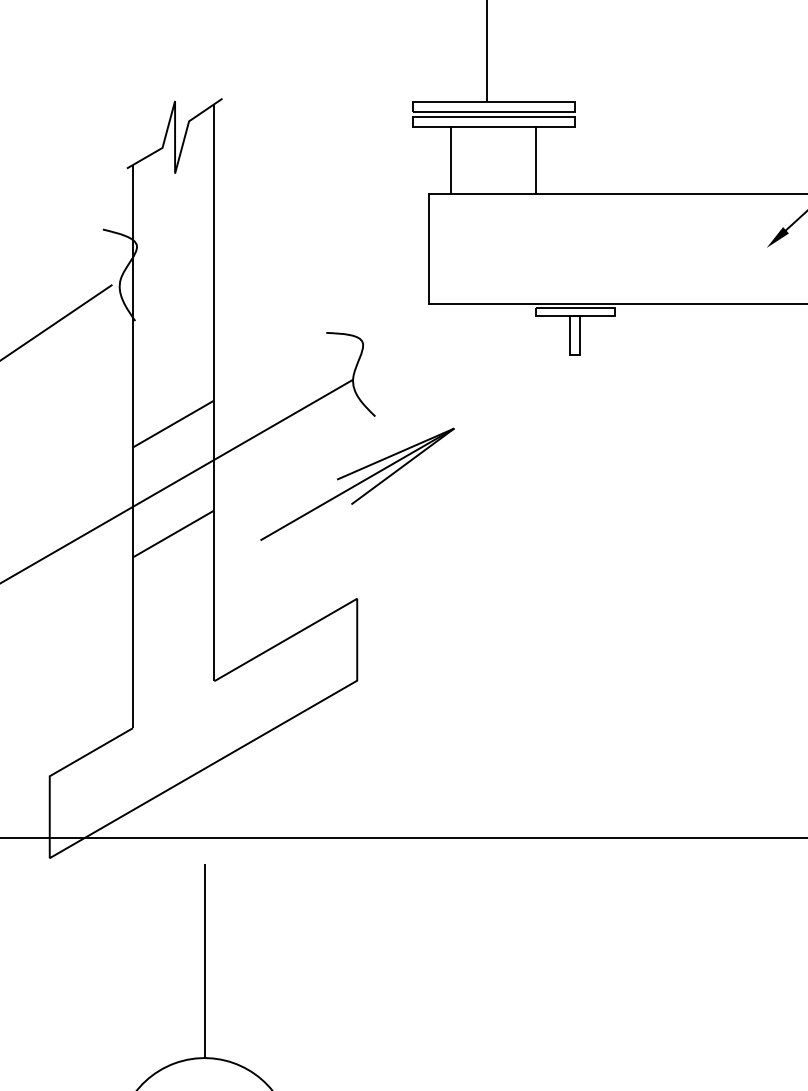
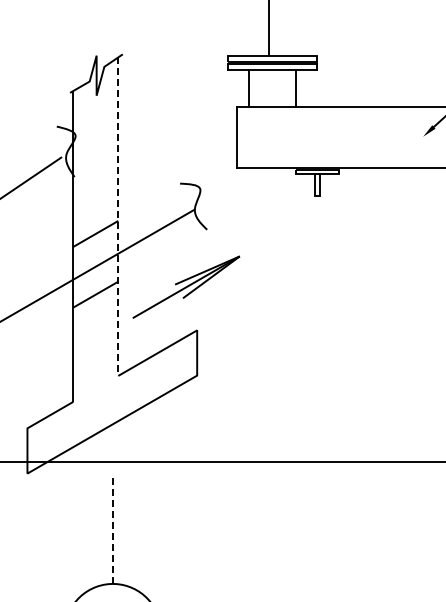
line: (214, 394) -> (118, 217), solid -> dashed
part: (357, 482) -> (186, 286), moved
line: (203, 961) -> (112, 530), solid -> dashed

